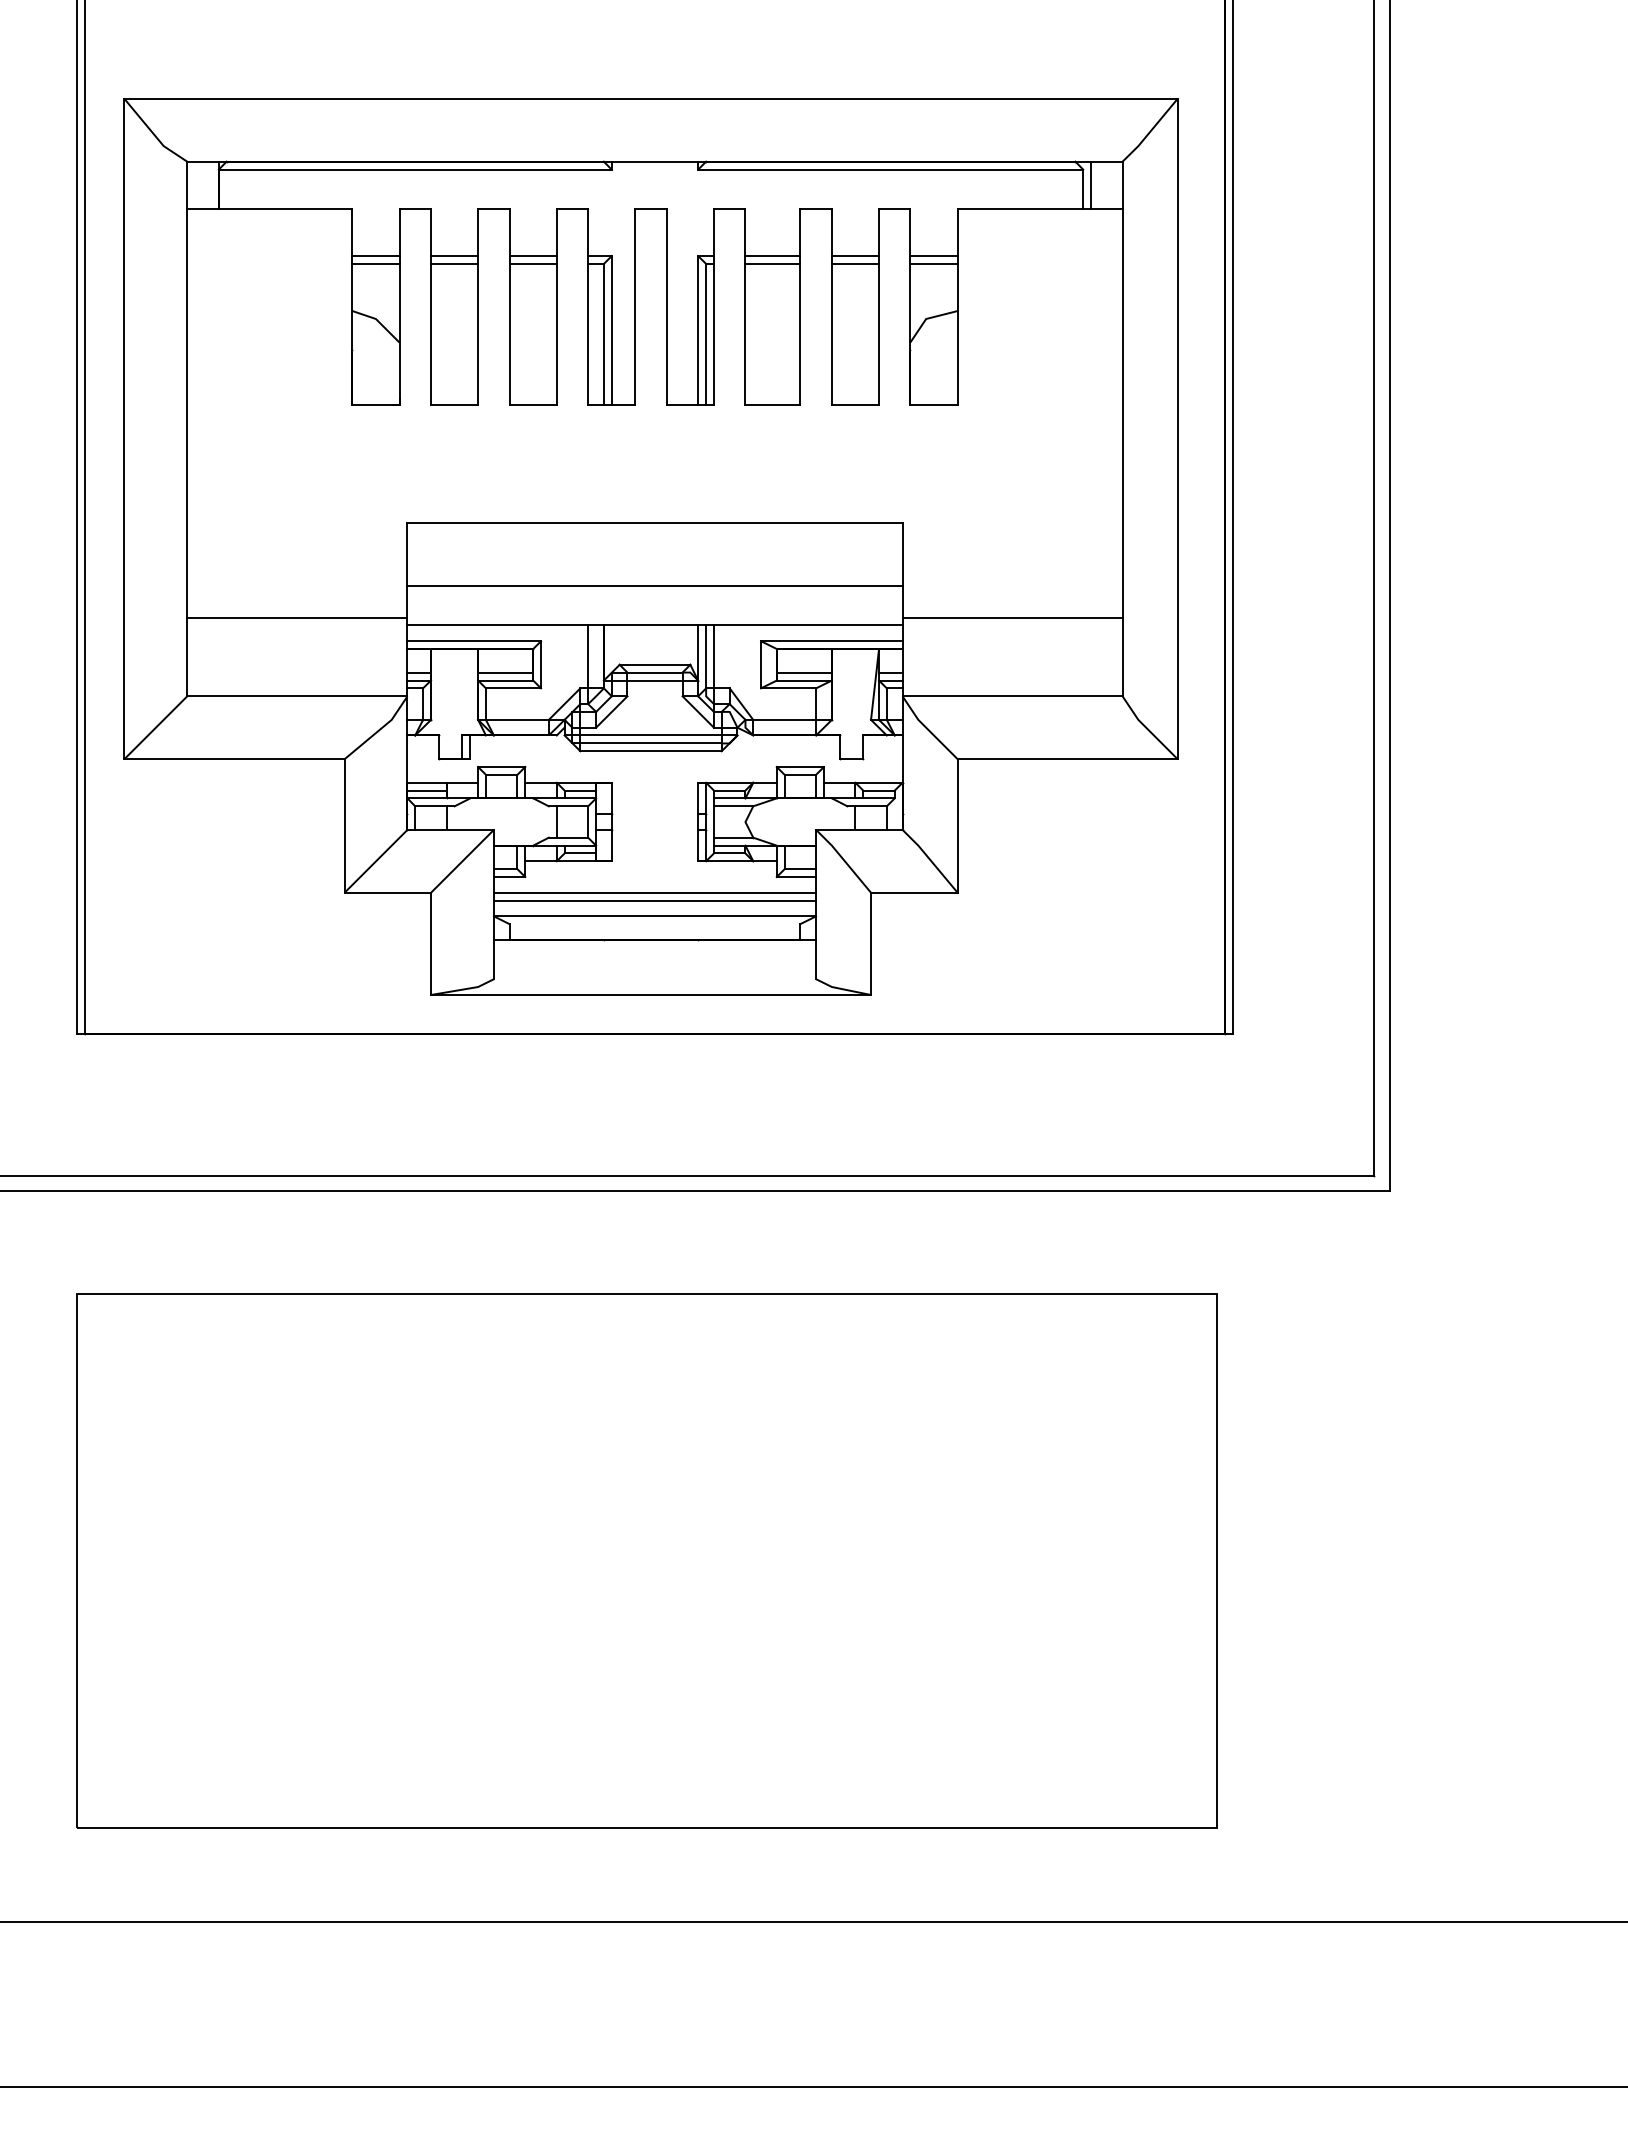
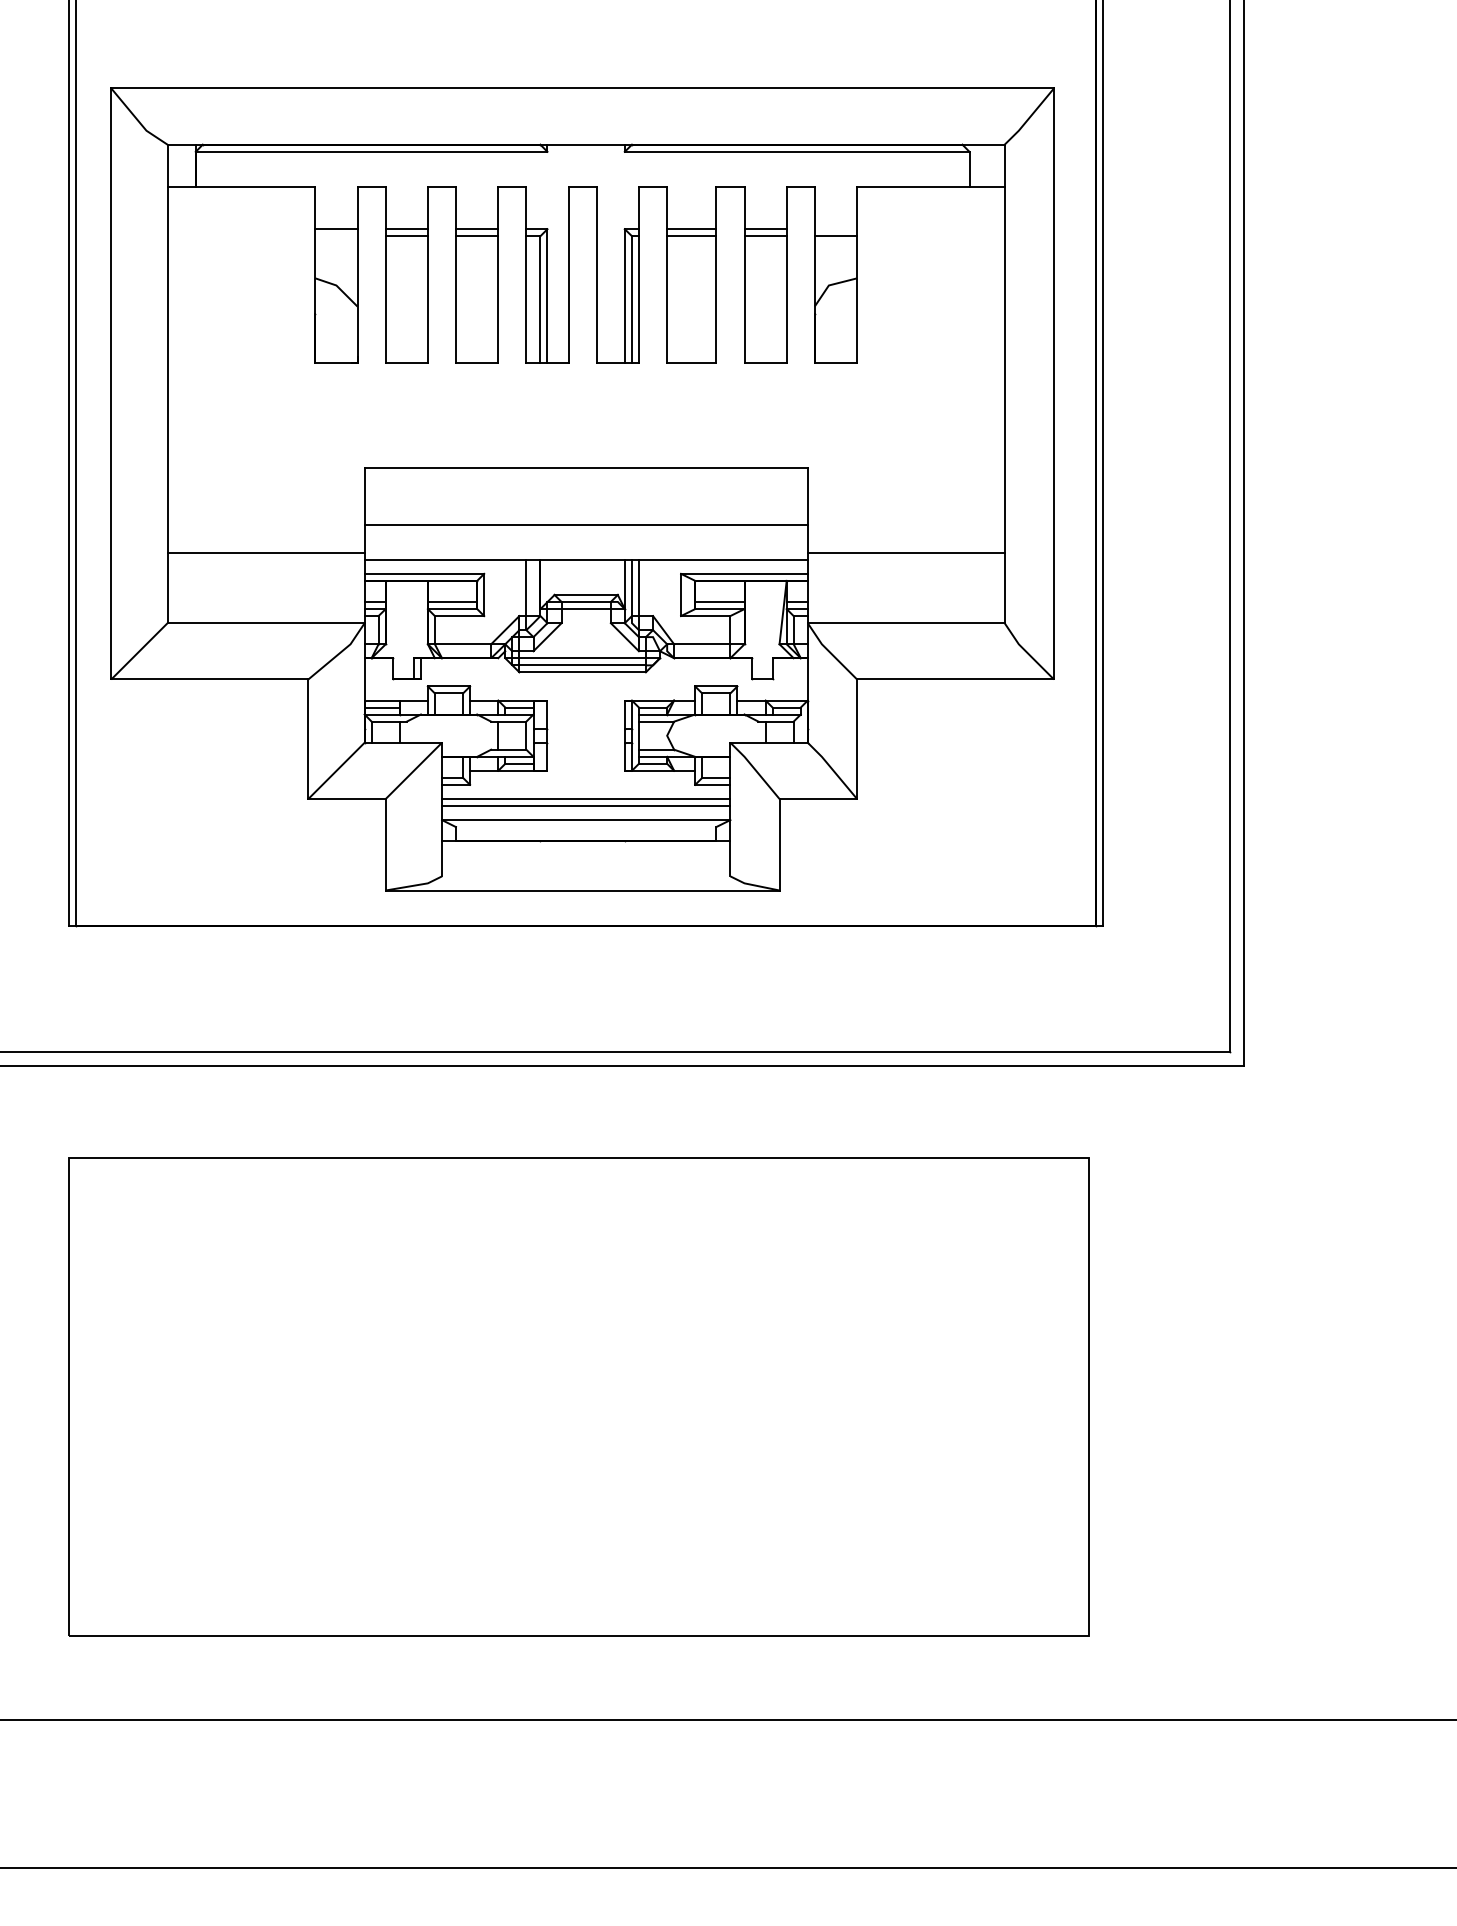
line: (1091, 185) -> (976, 166), removed
line: (933, 256) -> (835, 229), removed
line: (375, 263) -> (336, 235), removed

